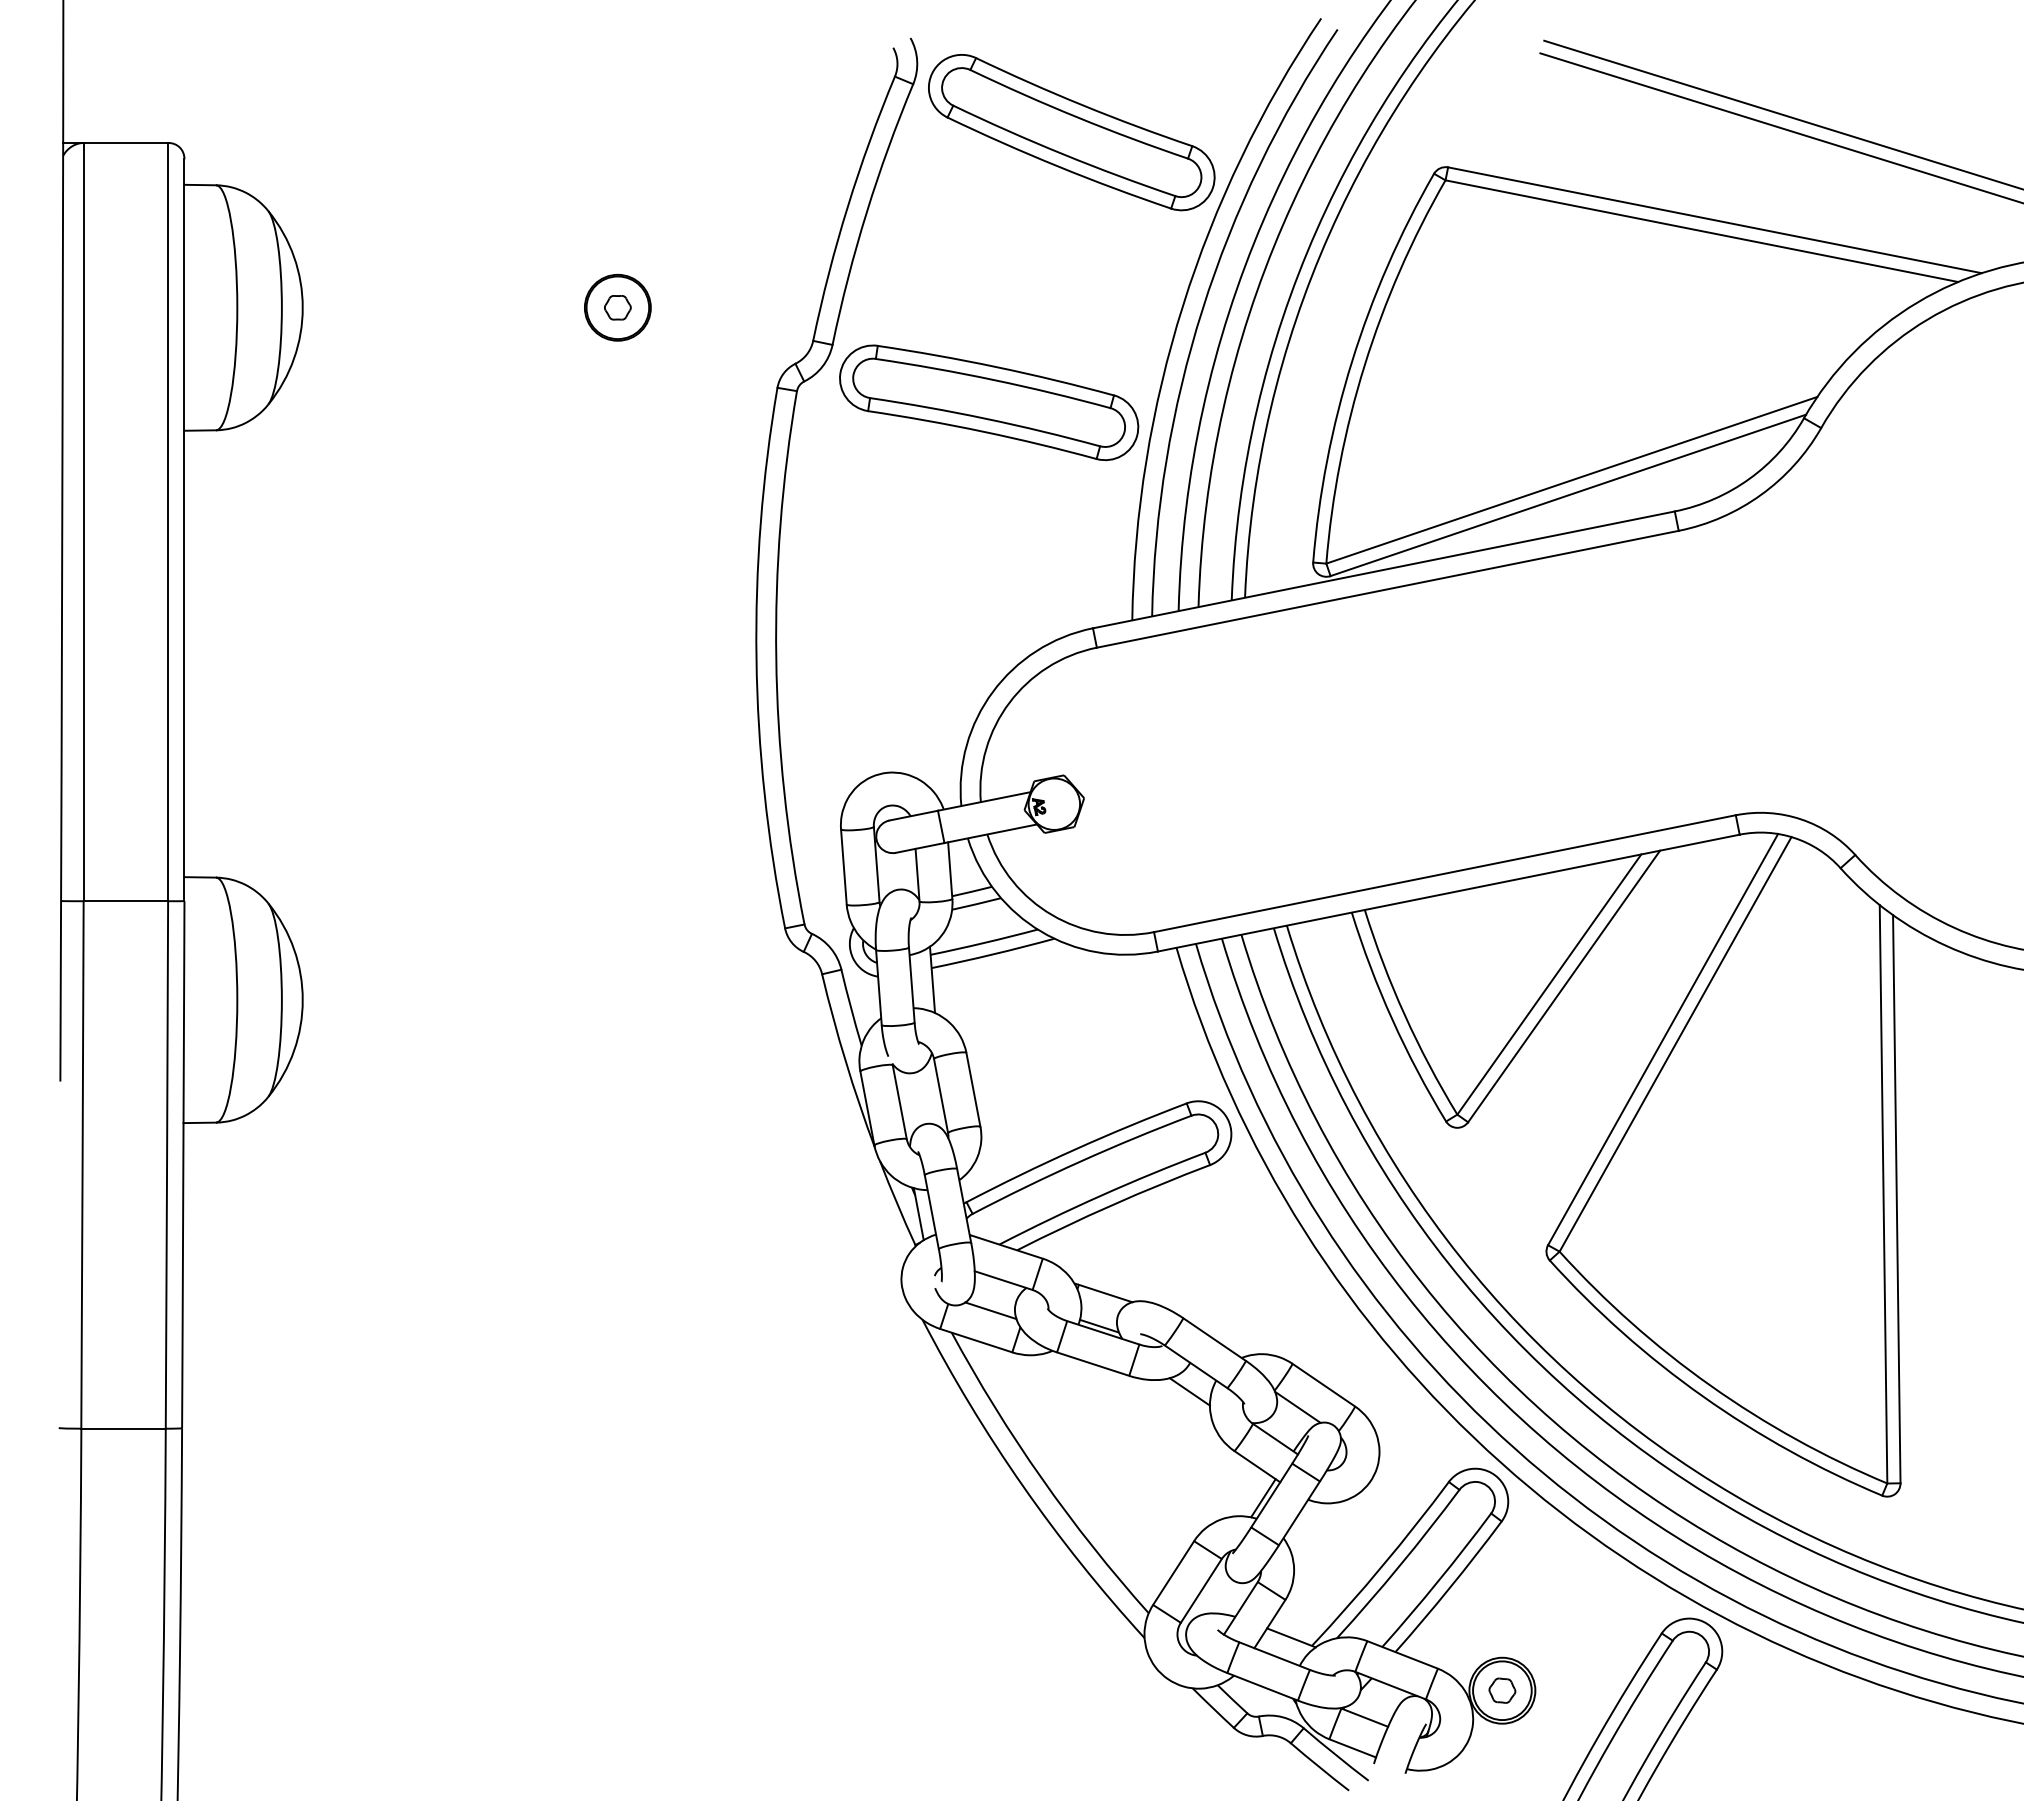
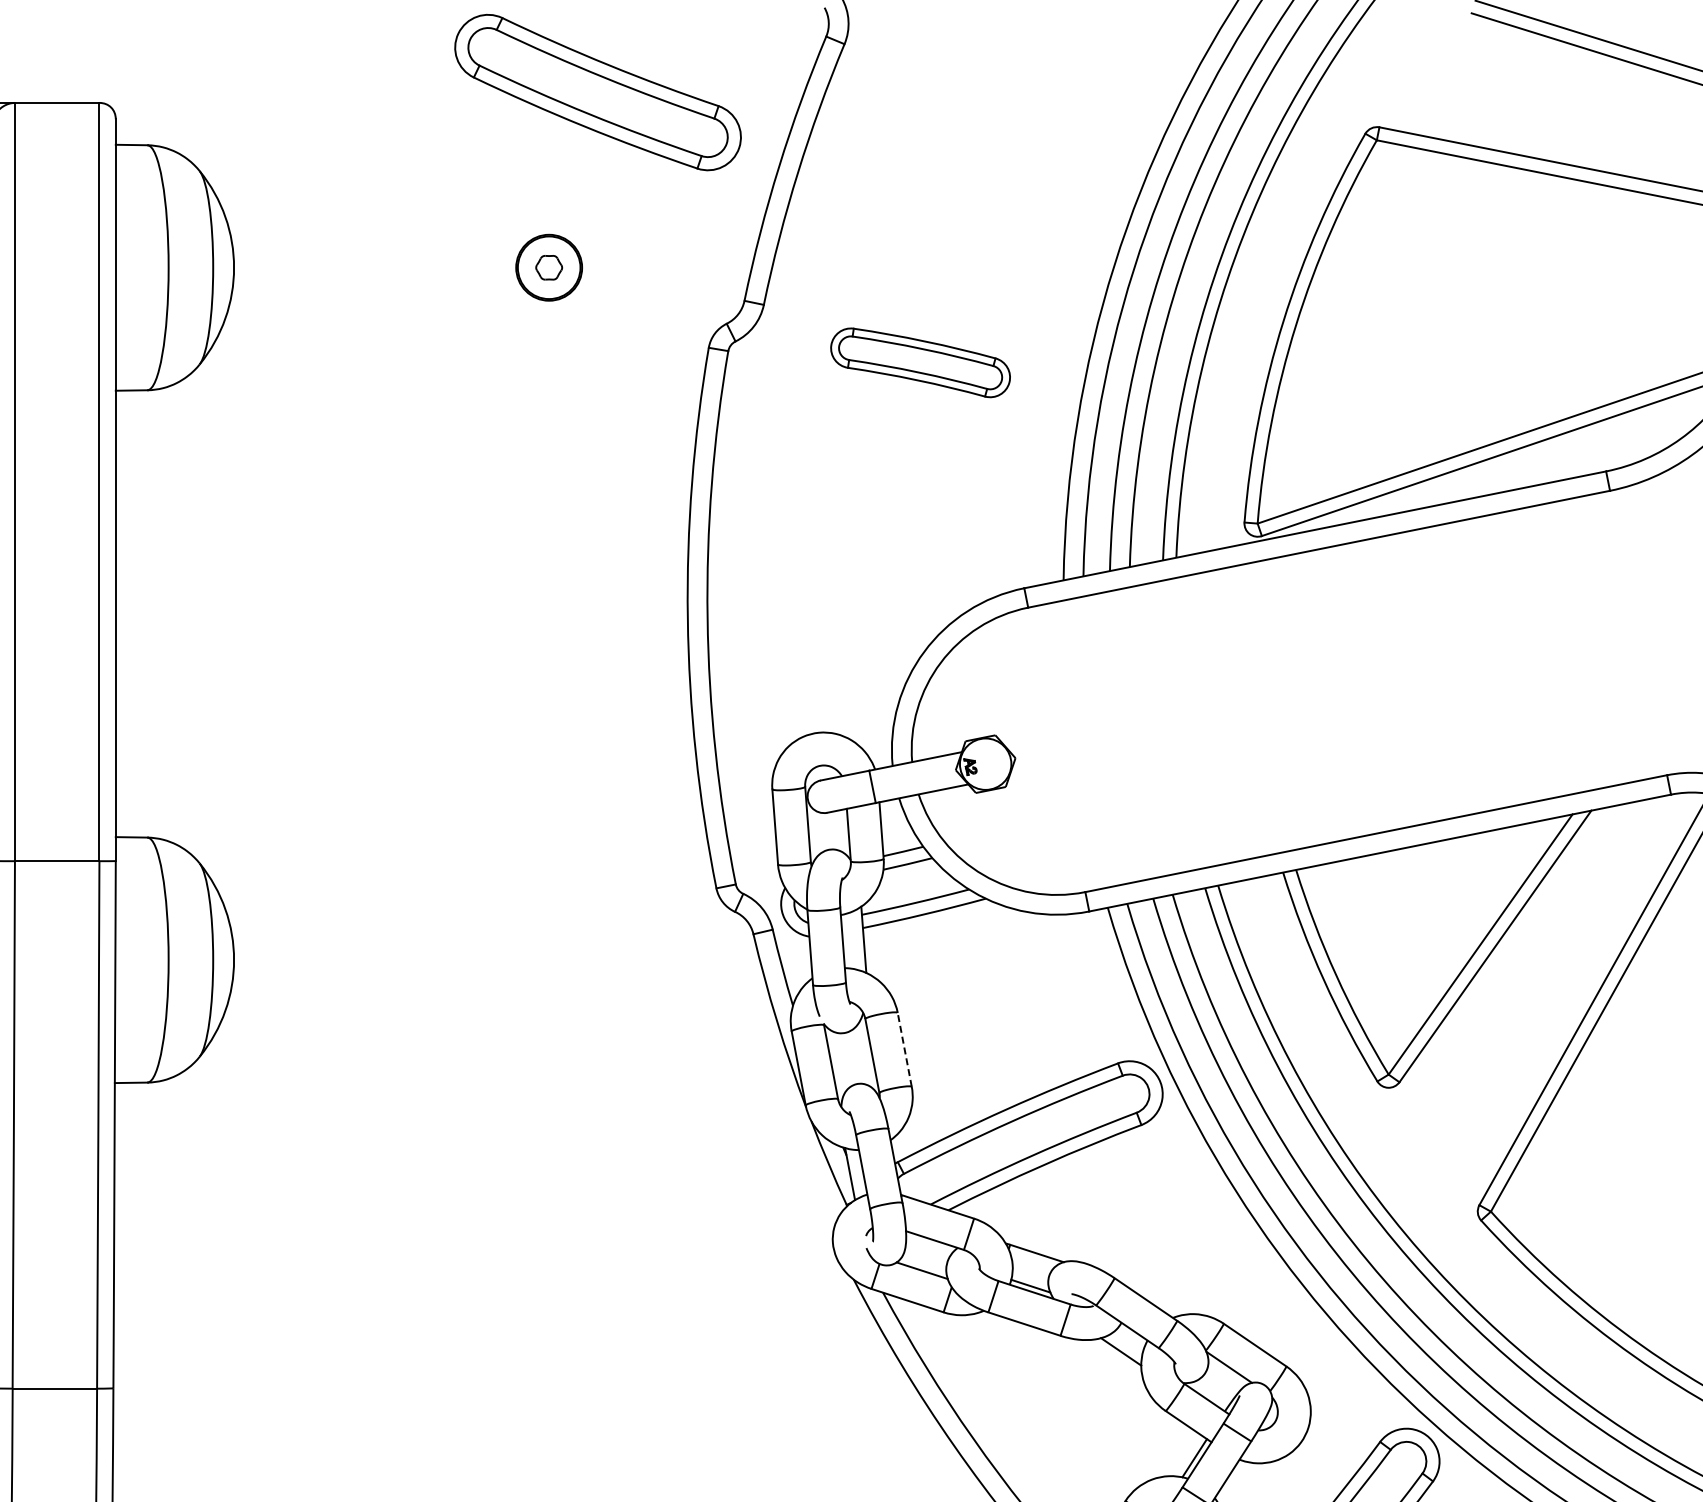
part: (1071, 132) -> (597, 92), moved
part: (989, 402) -> (920, 362), size x0.6
line: (973, 1089) -> (904, 1049), solid -> dashed

